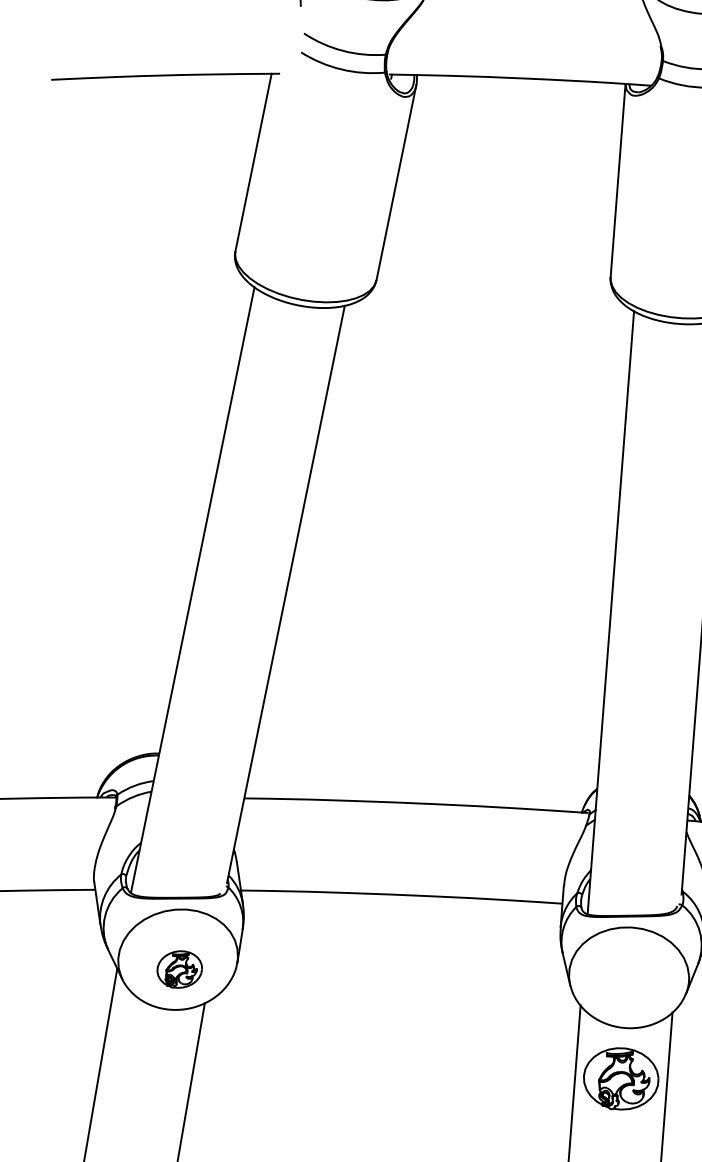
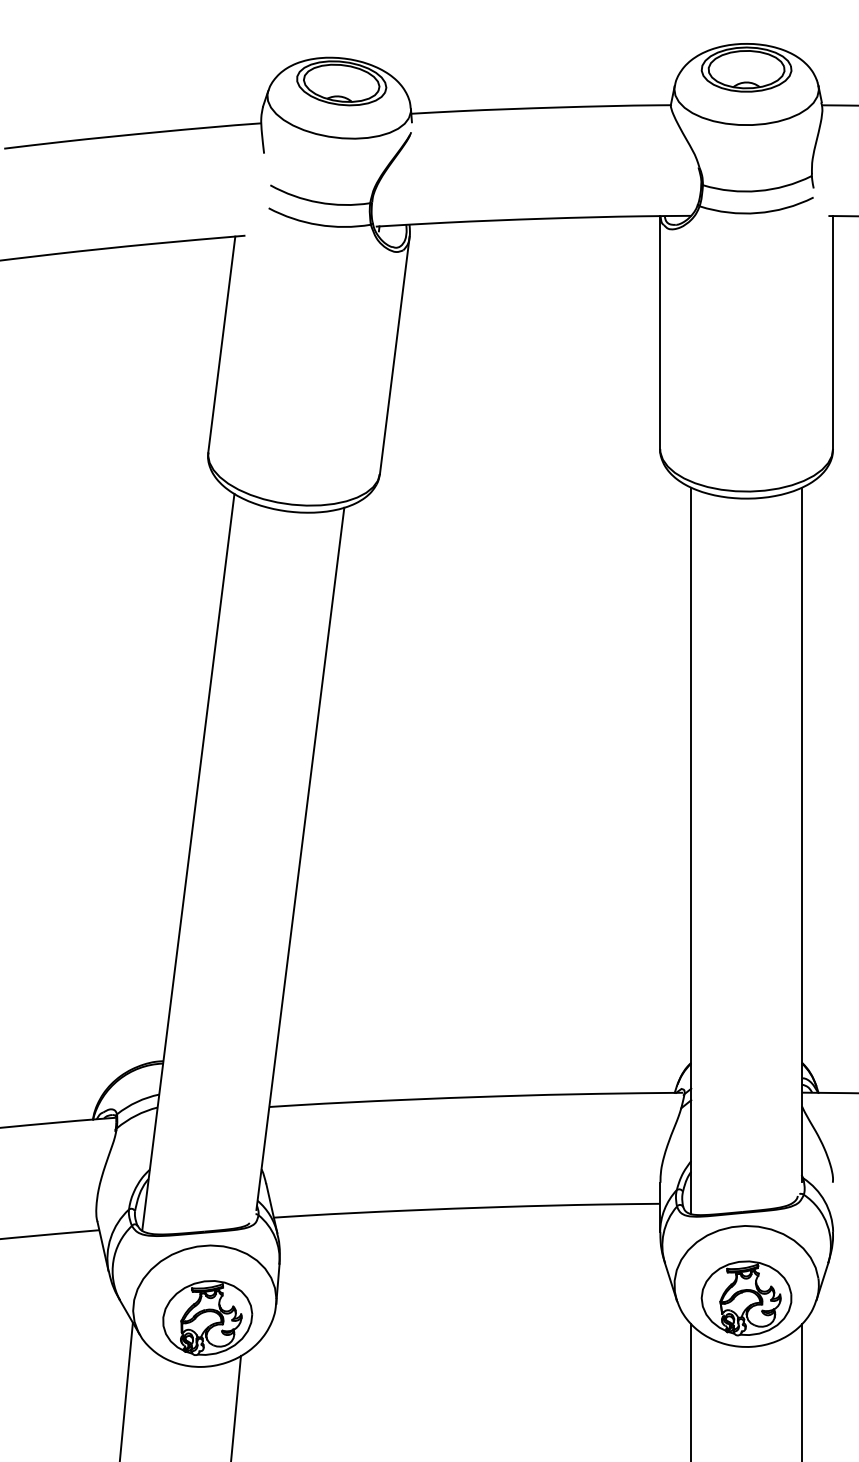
part: (179, 969) -> (207, 1317), size x1.67
part: (621, 1079) -> (746, 1298), moved

